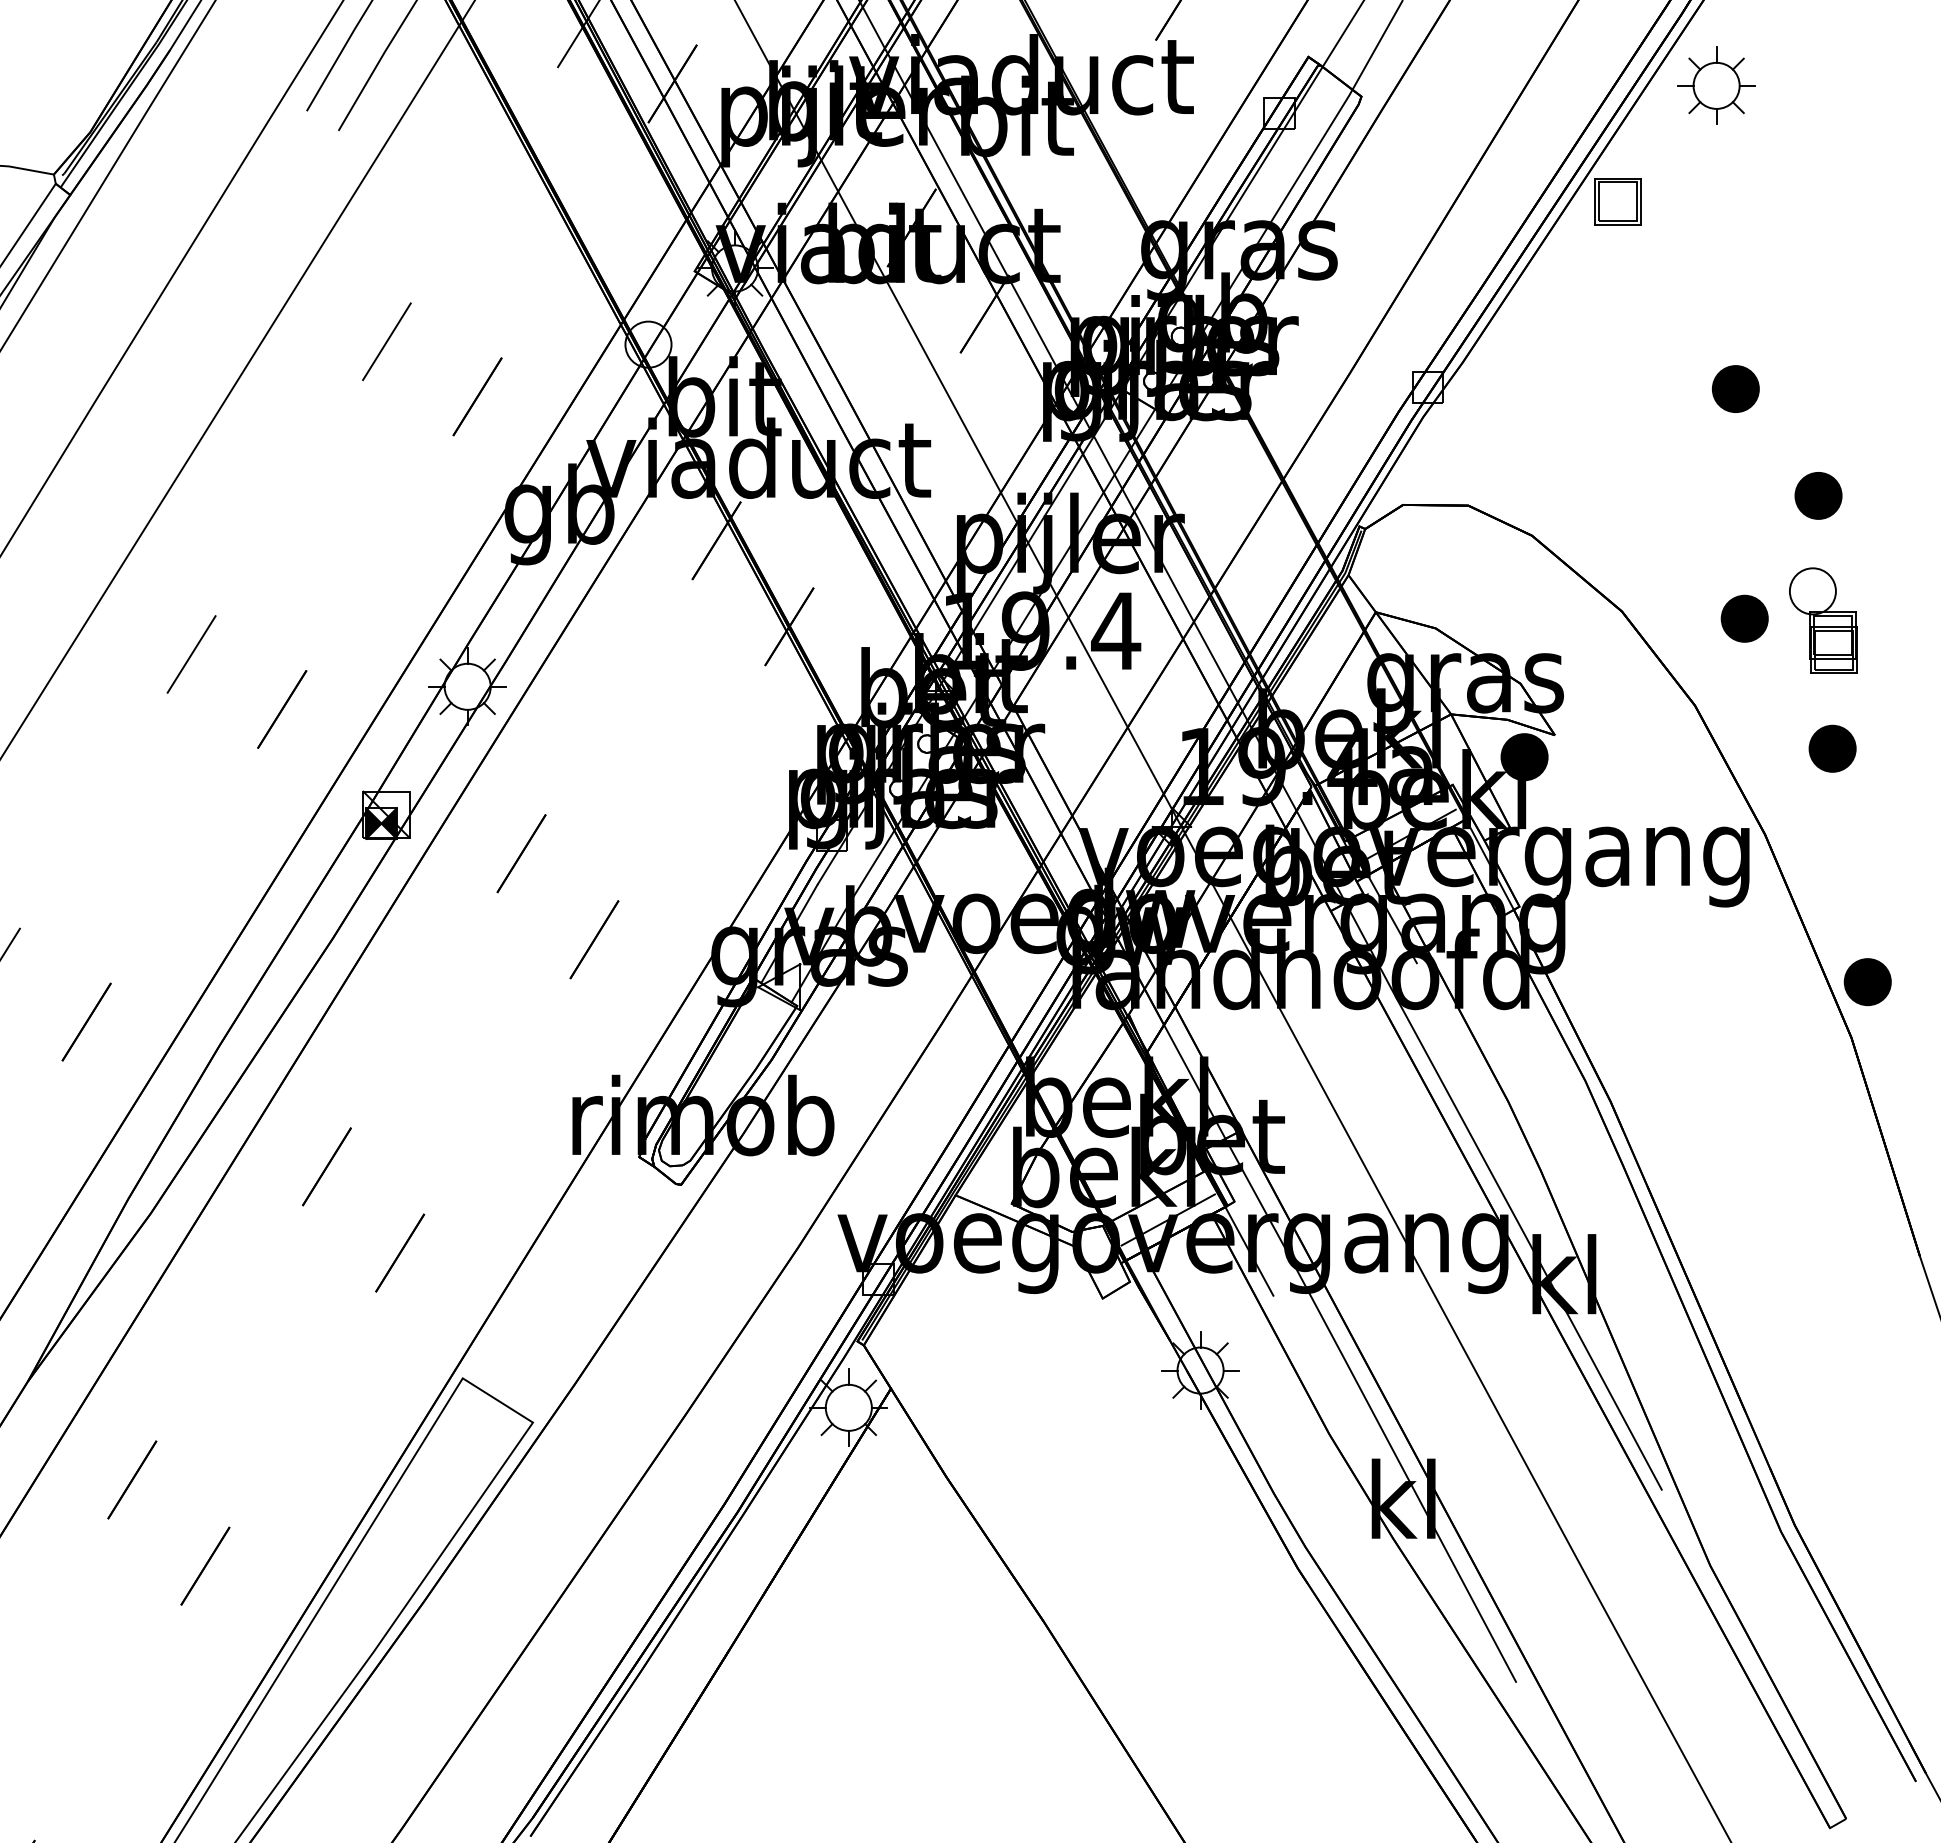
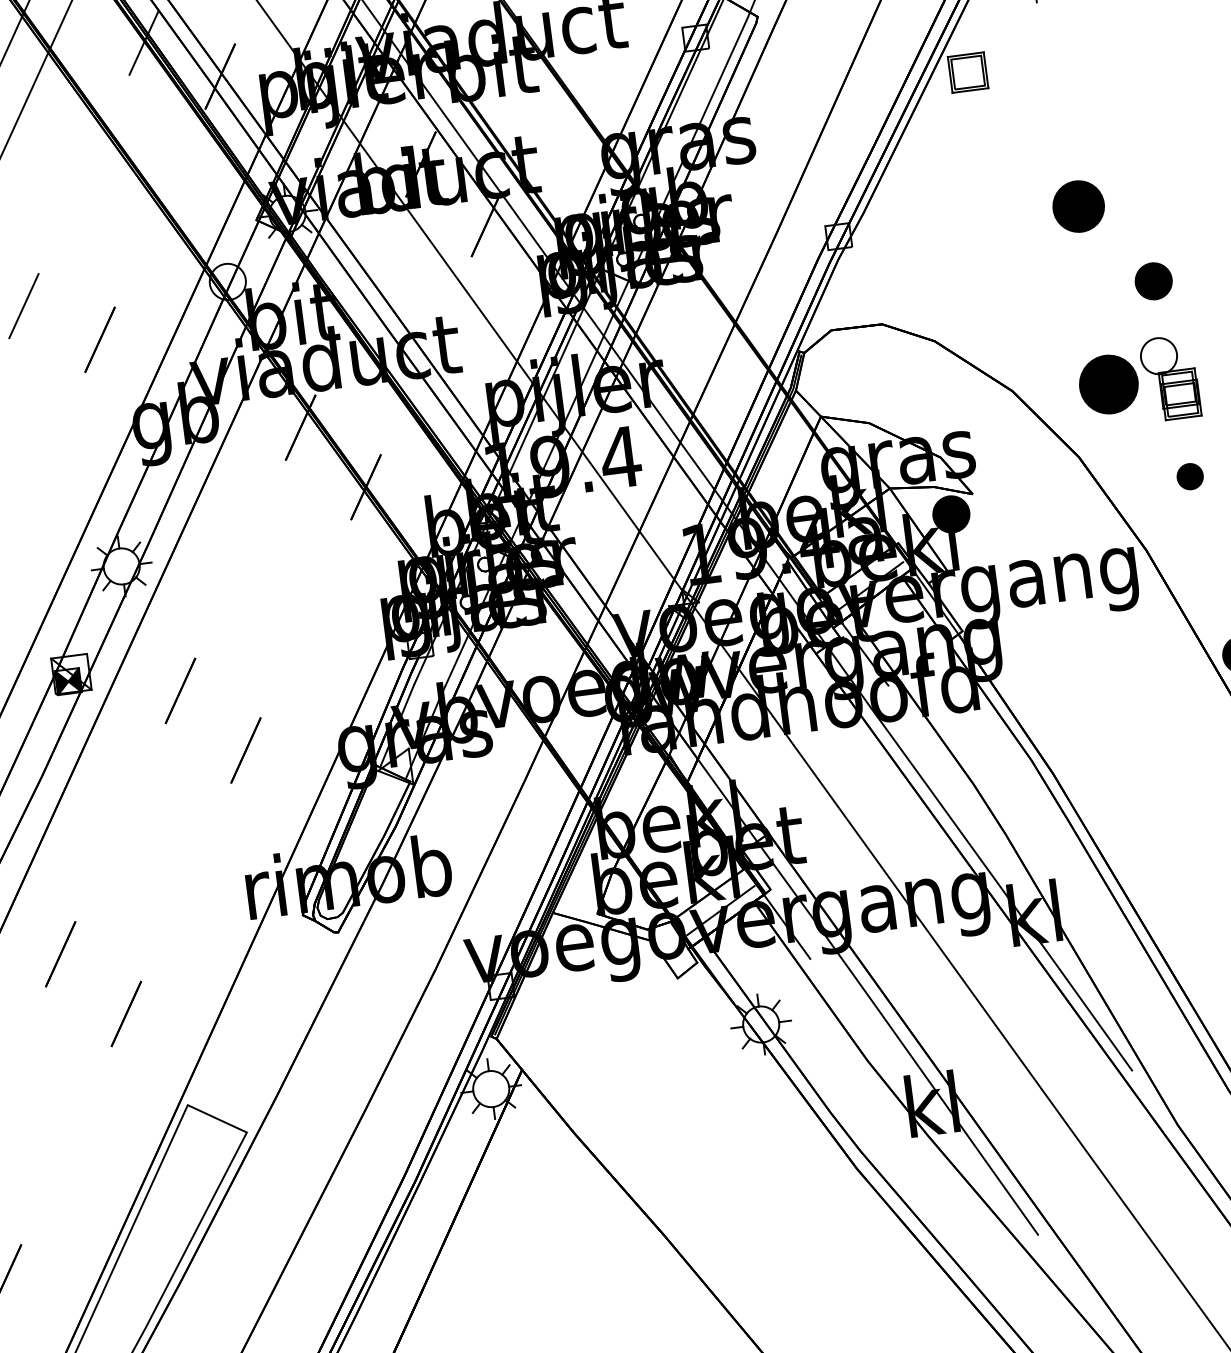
part: (1735, 388) -> (1078, 206), size x1.4
part: (1744, 618) -> (1108, 384), size x1.6
part: (1832, 748) -> (1190, 476), size x0.7

